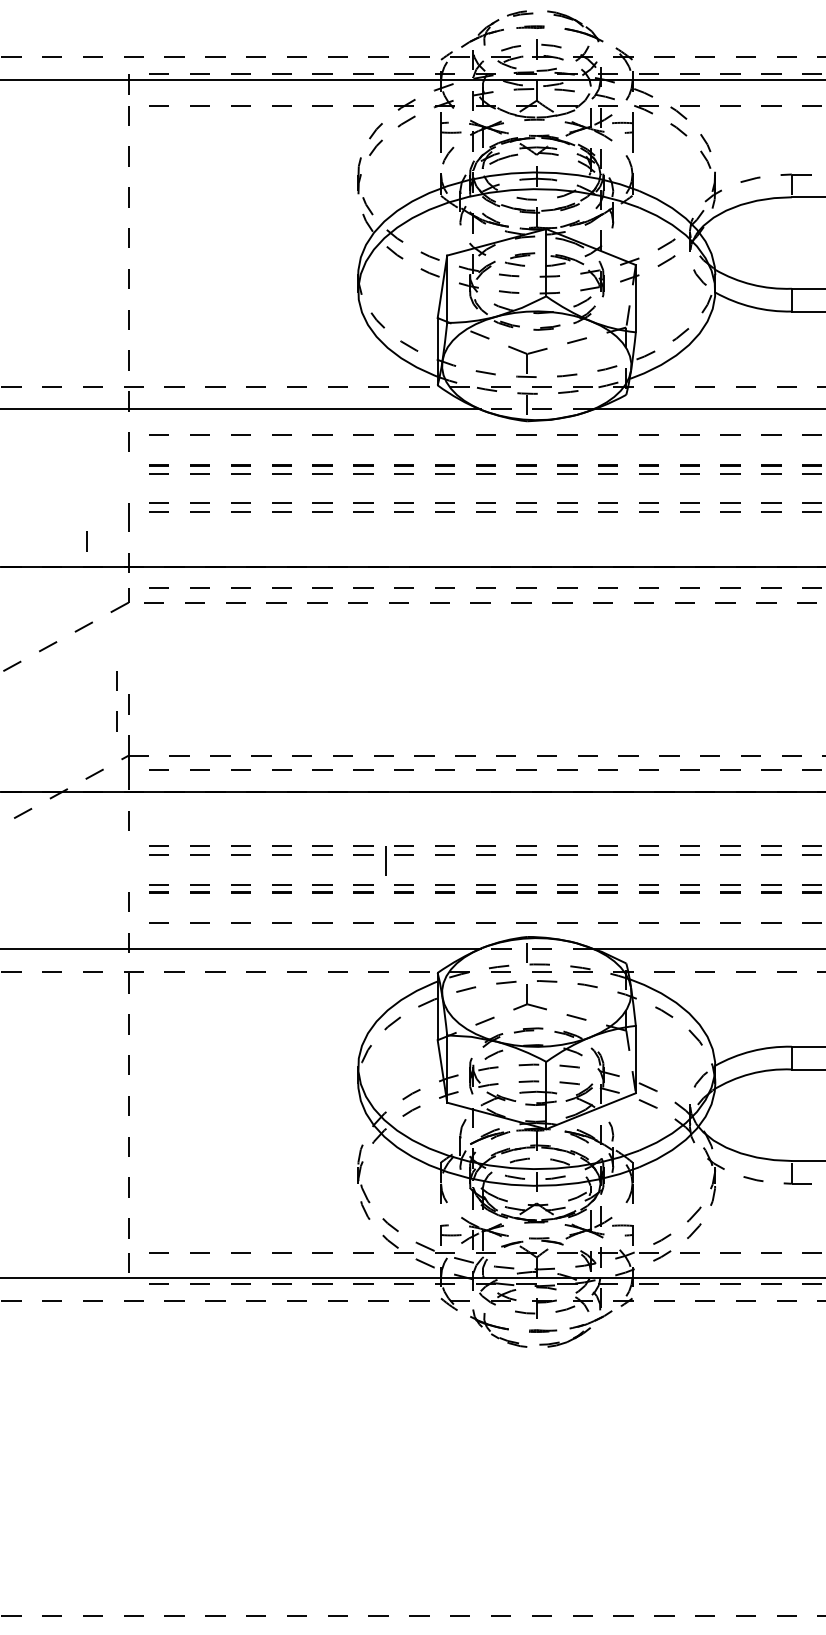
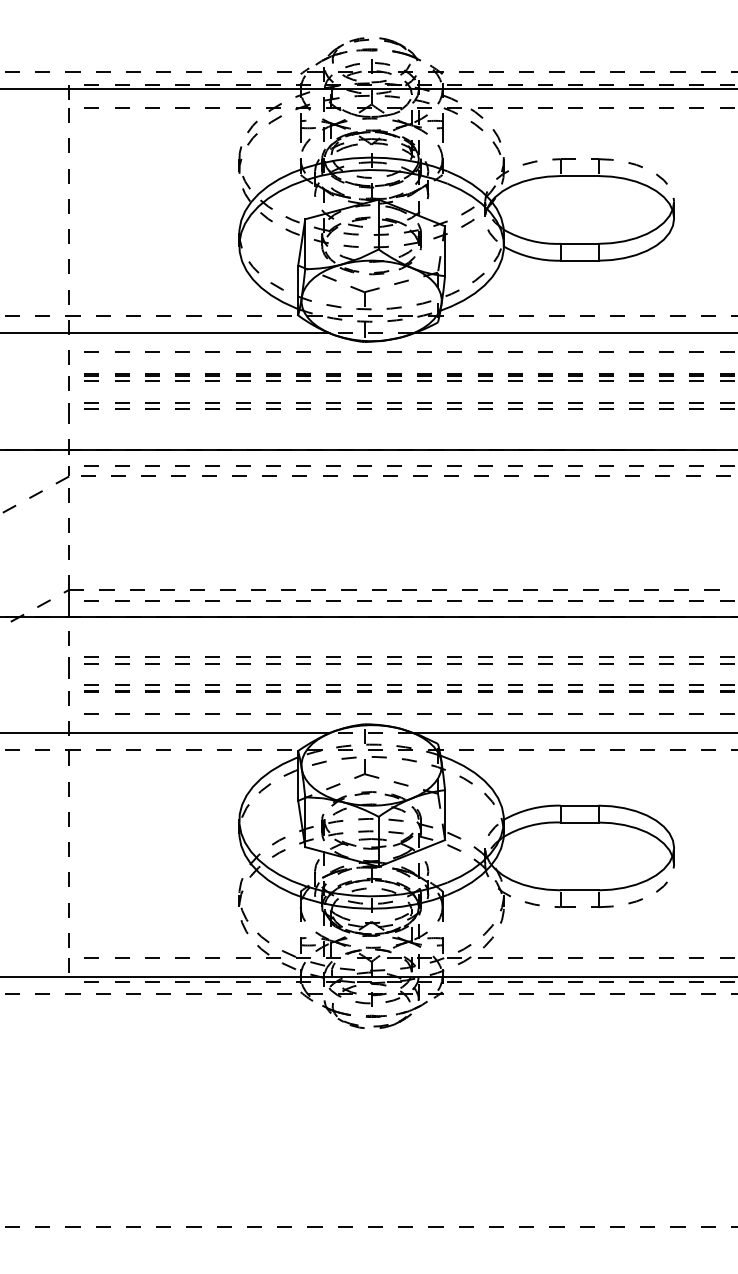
line: (85, 541) -> (68, 383), moved
line: (115, 690) -> (68, 502), moved
line: (385, 860) -> (68, 667), moved

